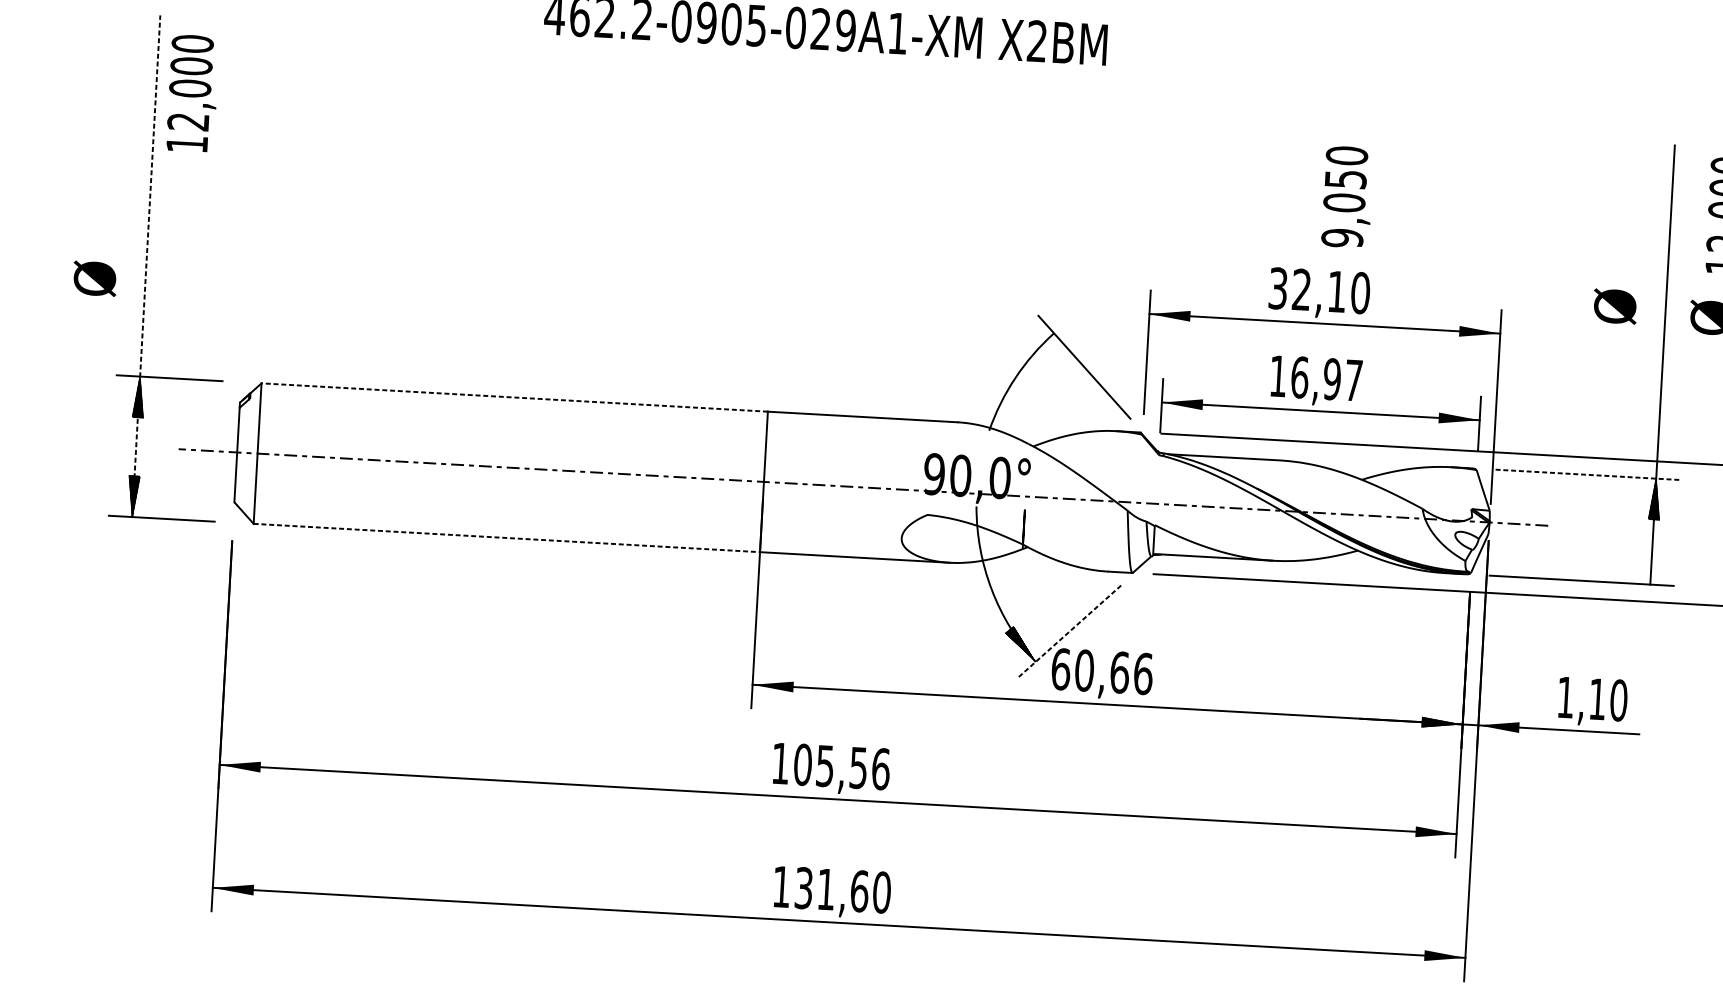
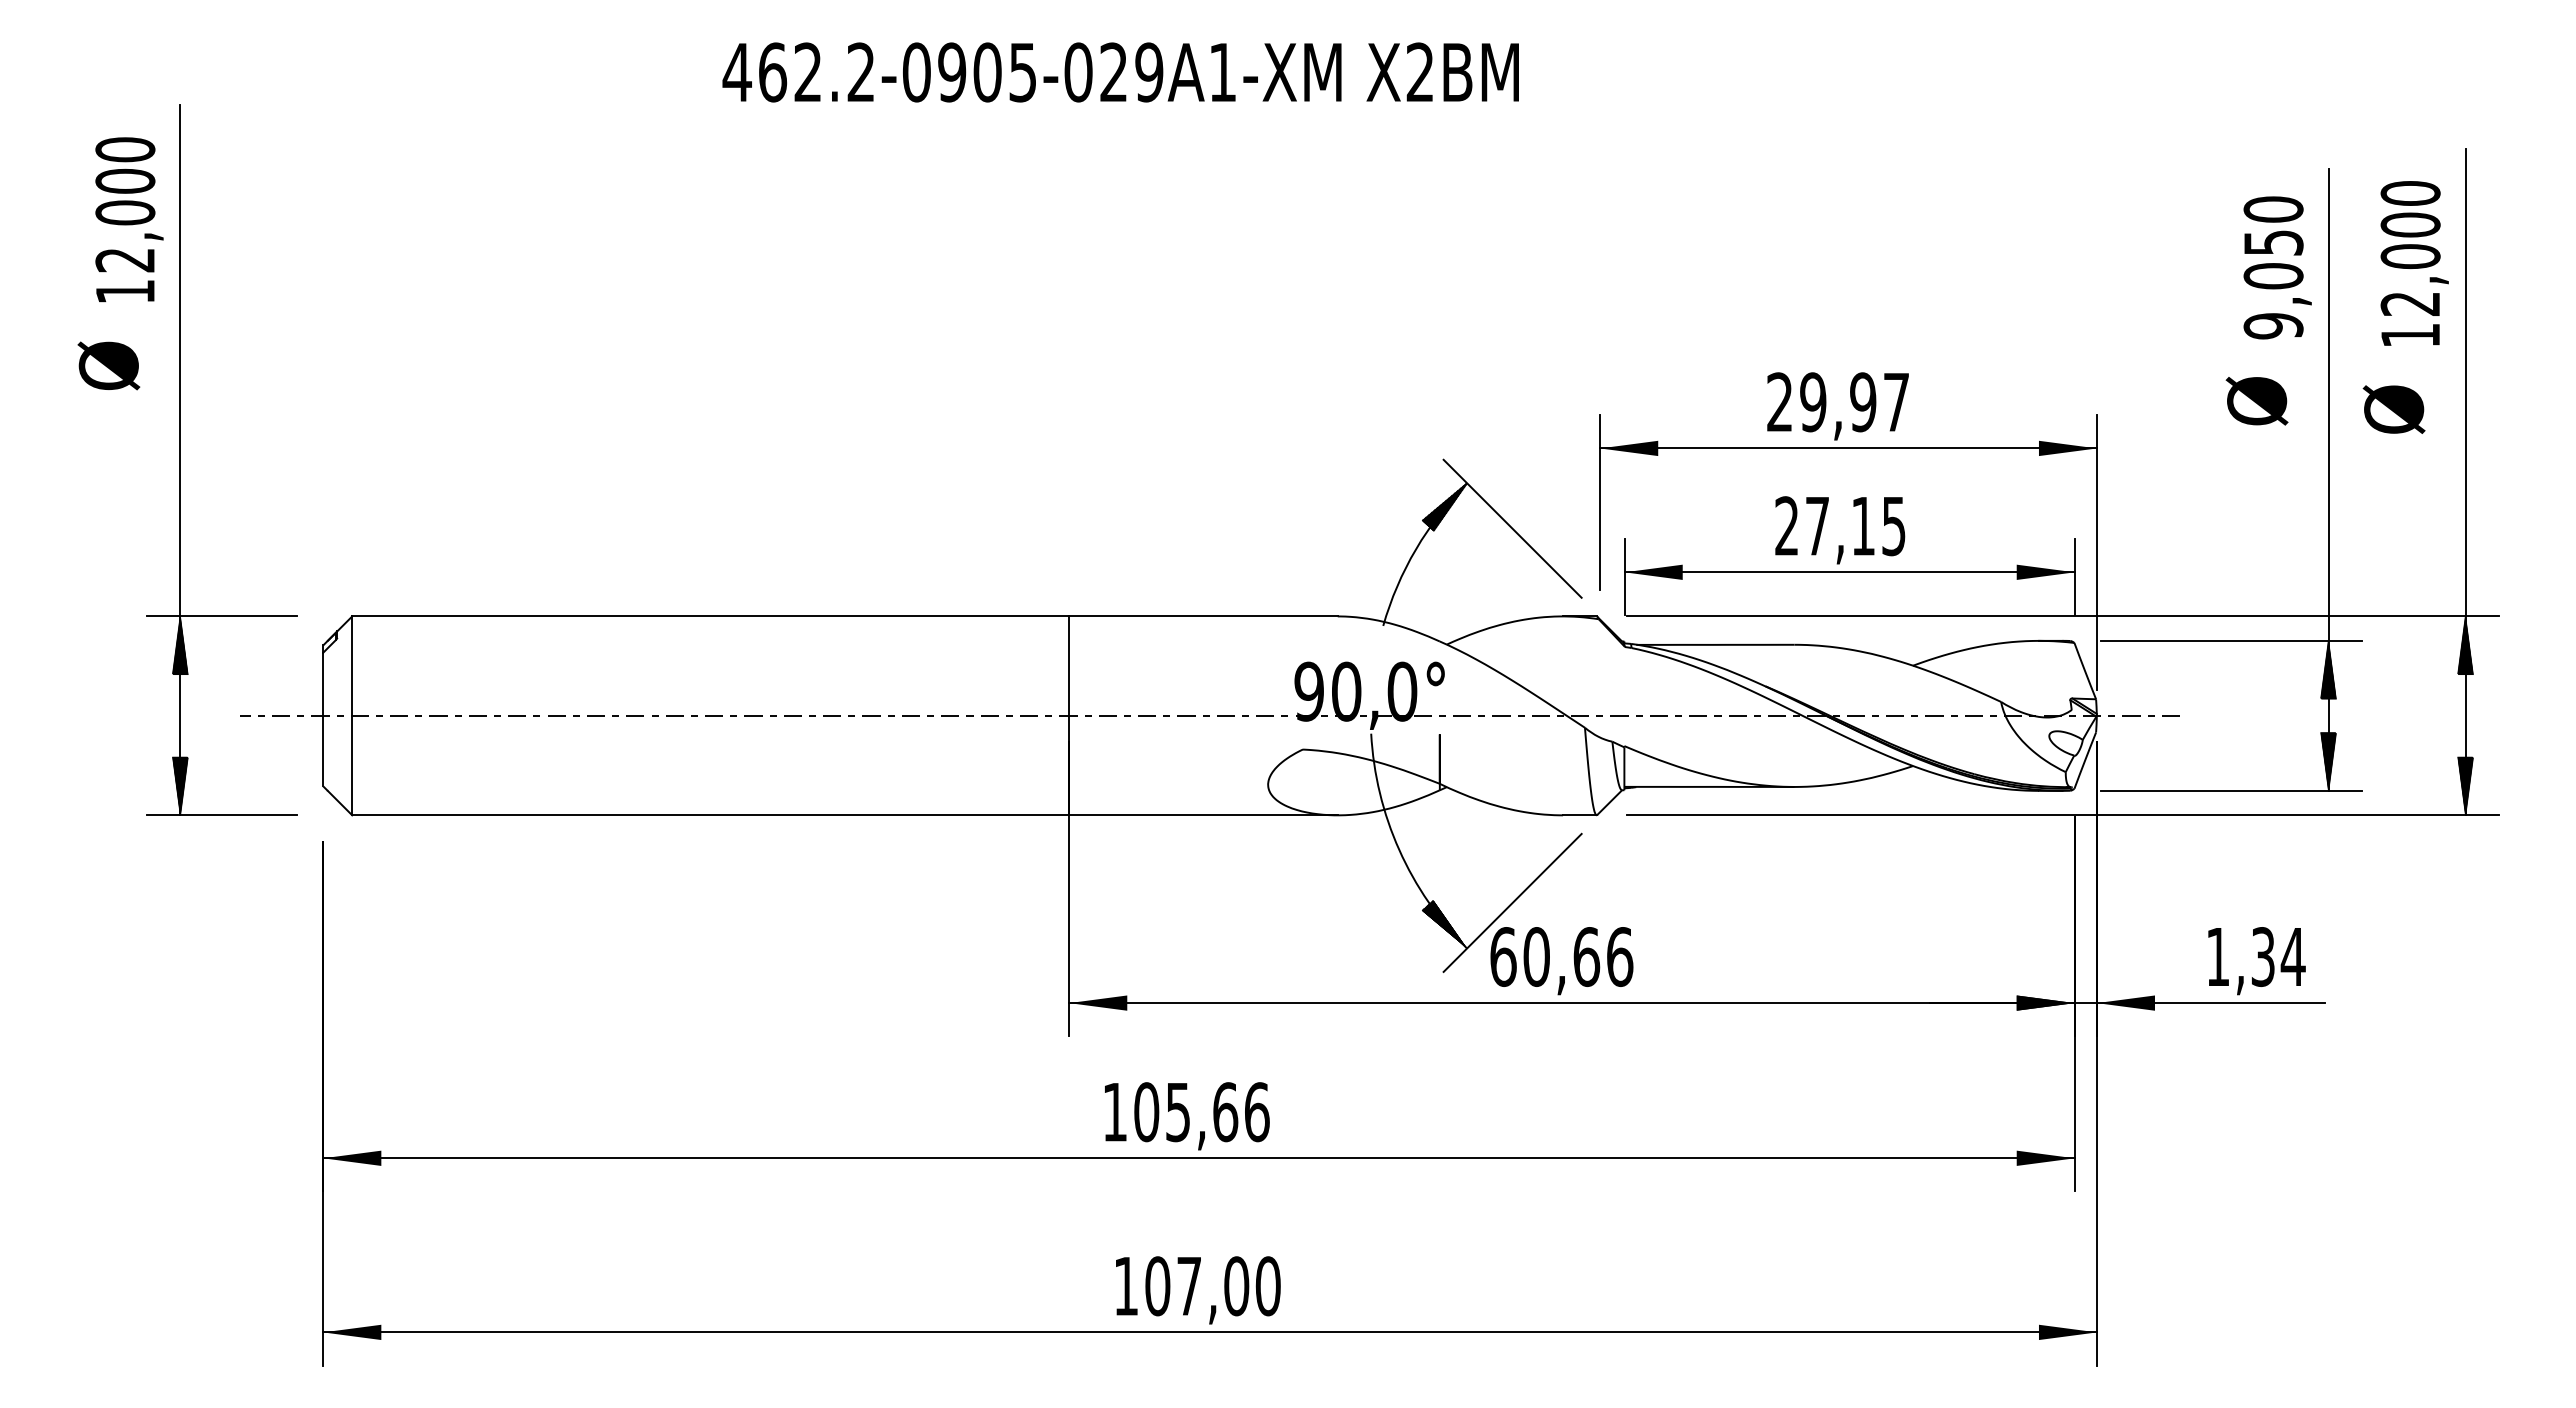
text: (192, 93) -> (129, 219), moved
text: (1347, 196) -> (2277, 267), moved
line: (146, 265) -> (180, 459), dashed -> solid
text: (94, 278) -> (108, 365), moved
text: (1319, 290) -> (1838, 402), 32,10 -> 29,97
hatch: (1037, 349) -> (1444, 507), added
text: (1316, 378) -> (1840, 526), 16,97 -> 27,15
line: (514, 397) -> (710, 616), dashed -> solid
line: (1587, 474) -> (2231, 640), dashed -> solid
line: (506, 538) -> (710, 815), dashed -> solid
hatch: (1651, 563) -> (2328, 761), added
line: (1069, 631) -> (1512, 902), dashed -> solid
text: (1608, 700) -> (2278, 957), 1,10 -> 1,34
text: (858, 768) -> (1225, 1112), 105,56 -> 105,66
text: (832, 889) -> (1197, 1286), 131,60 -> 107,00

